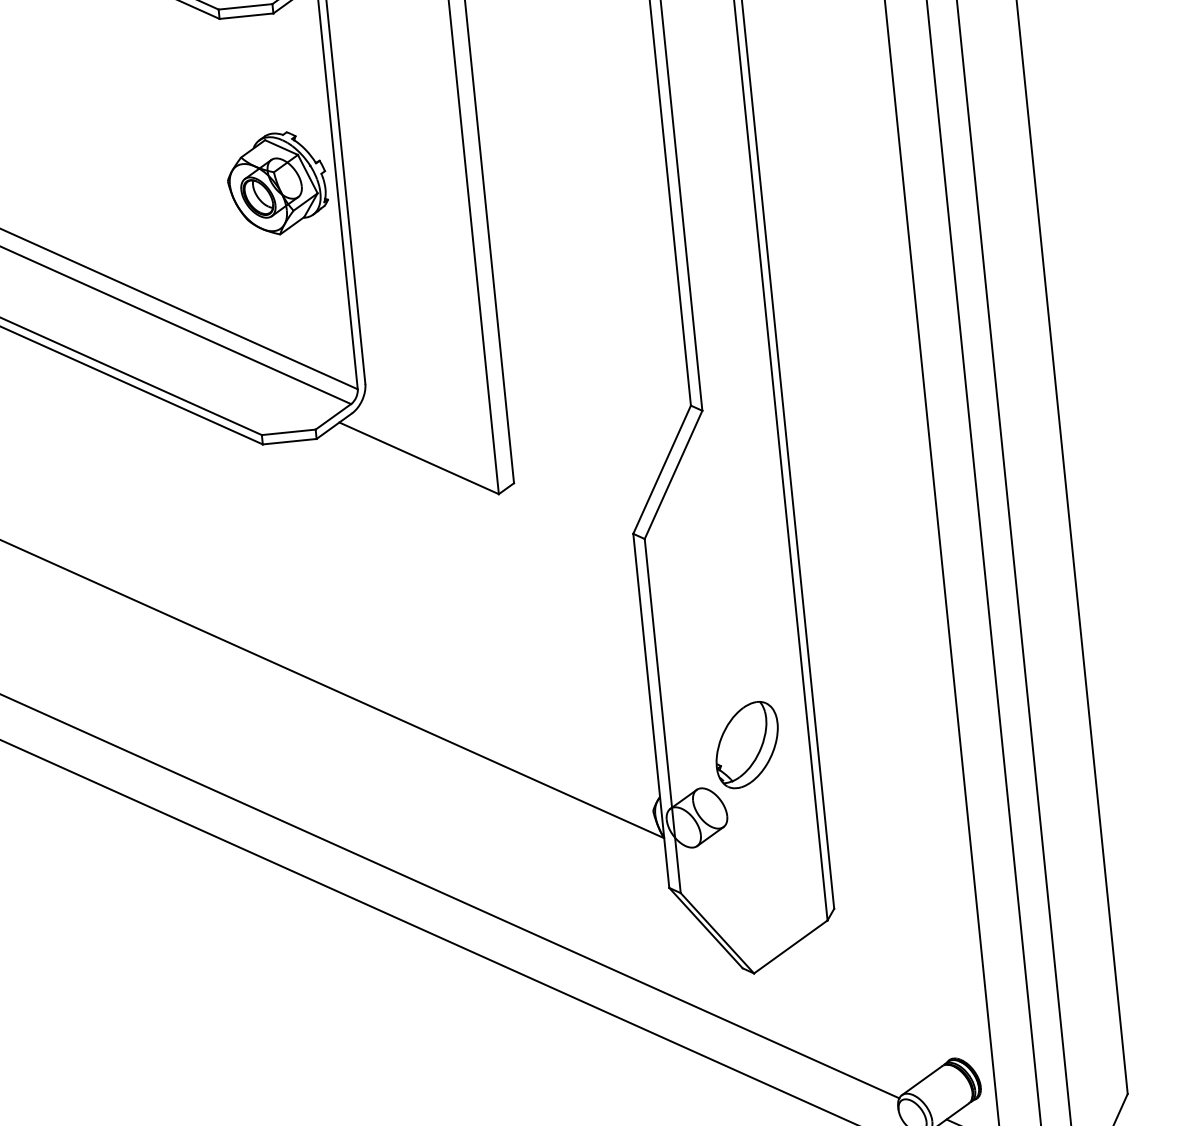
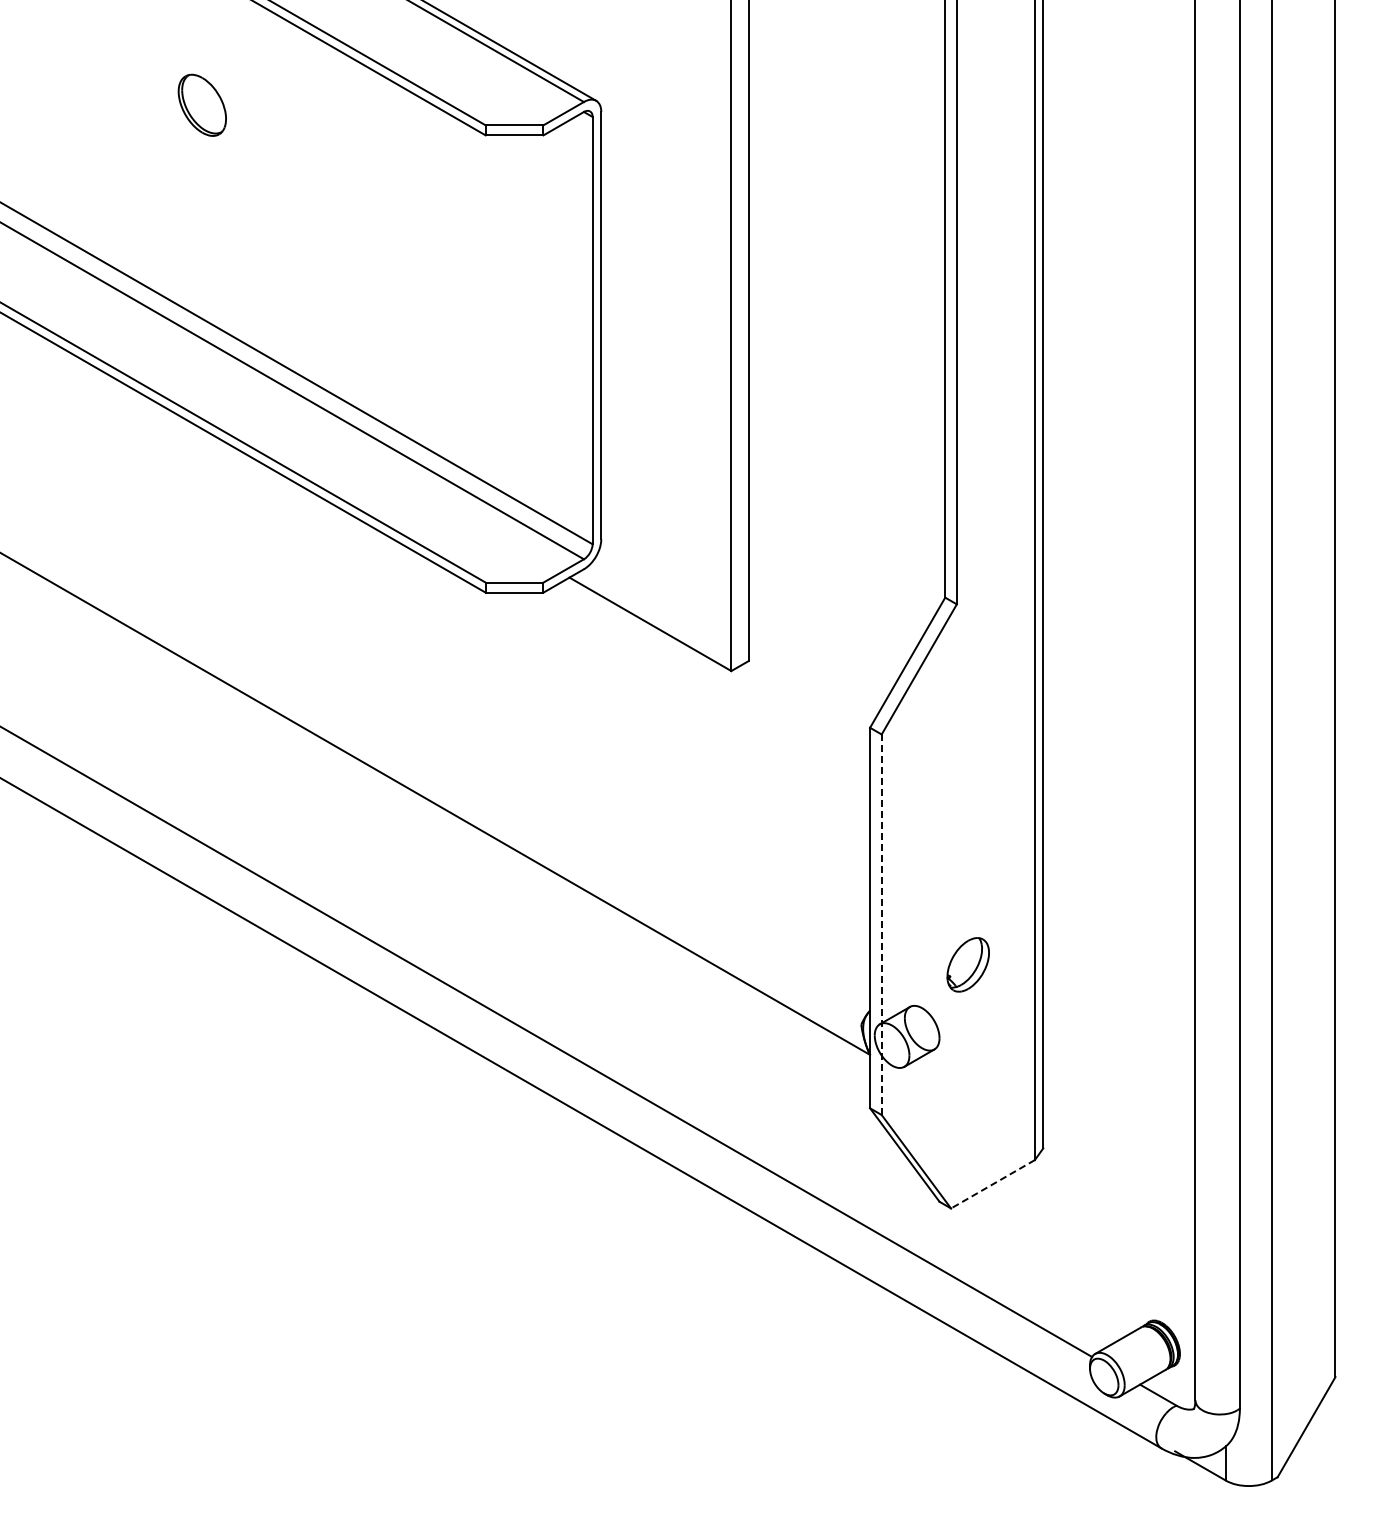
part: (277, 184) -> (529, 317), removed
line: (662, 715) -> (881, 924), solid -> dashed
part: (746, 744) -> (967, 964), size x0.6
line: (790, 947) -> (992, 1184), solid -> dashed

